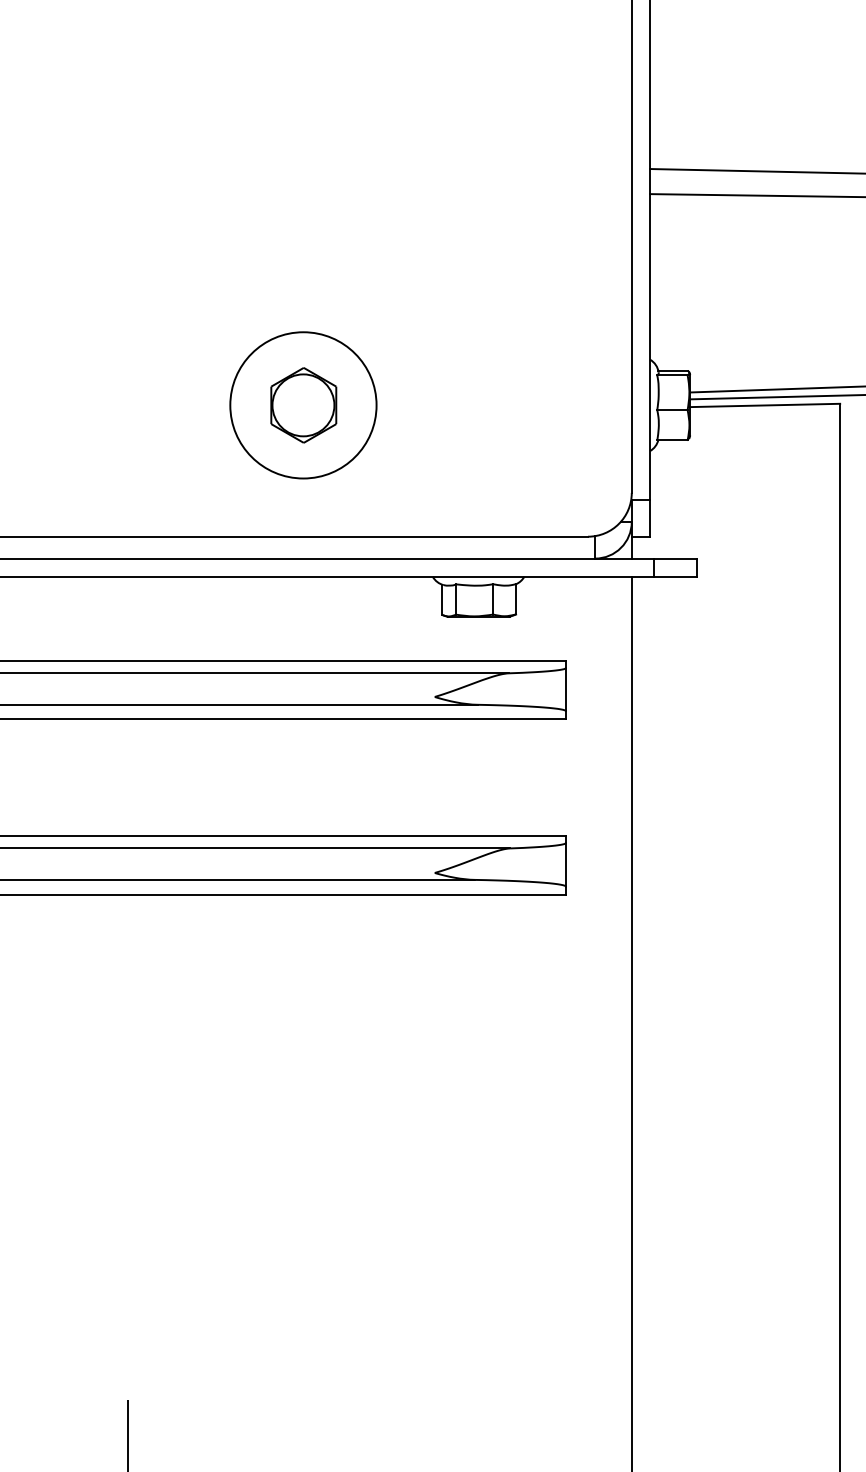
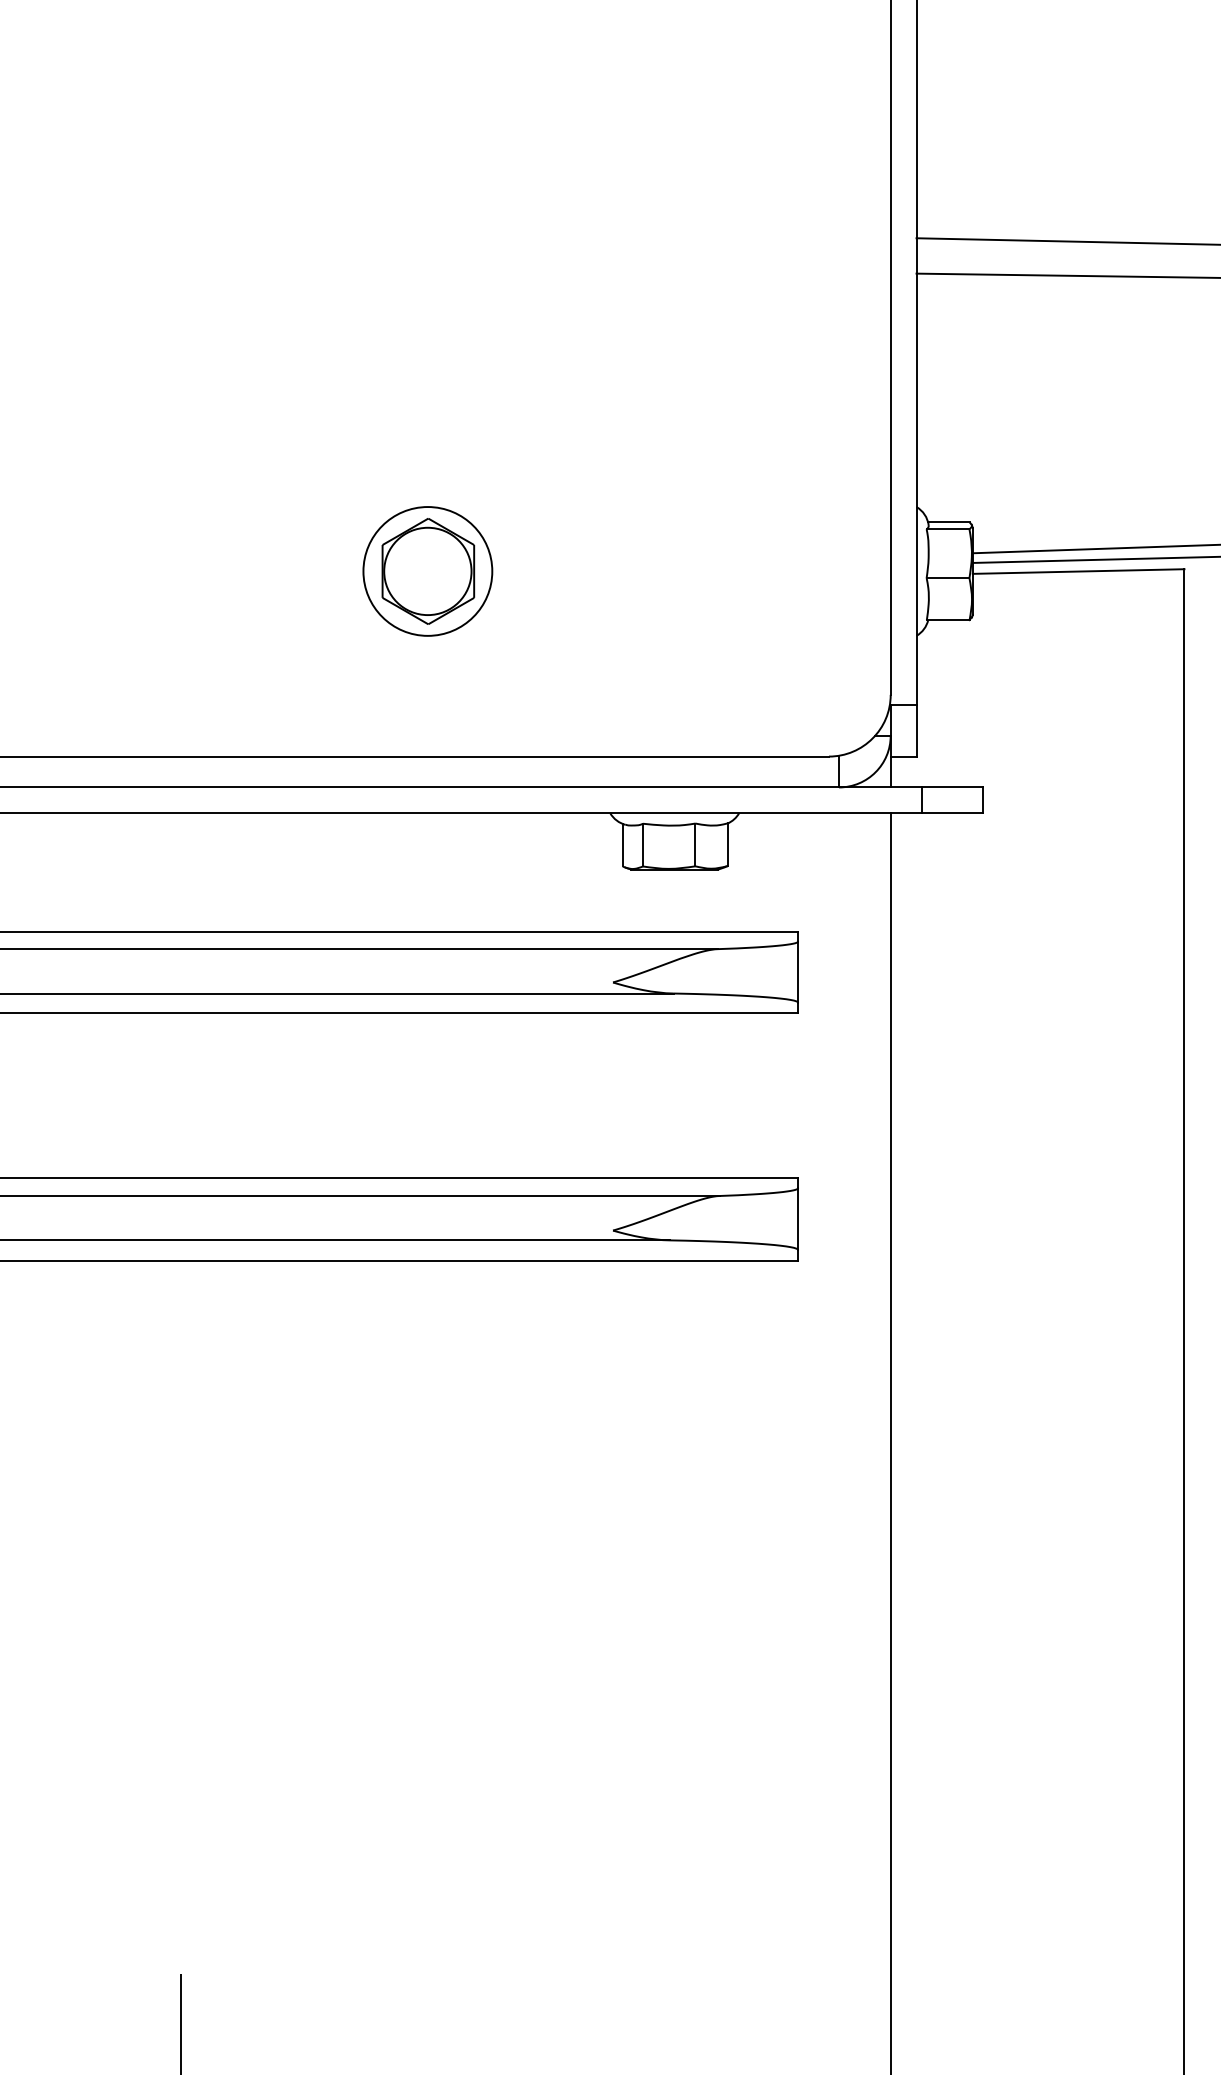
circle: (303, 405) -> (427, 571), size x0.62

